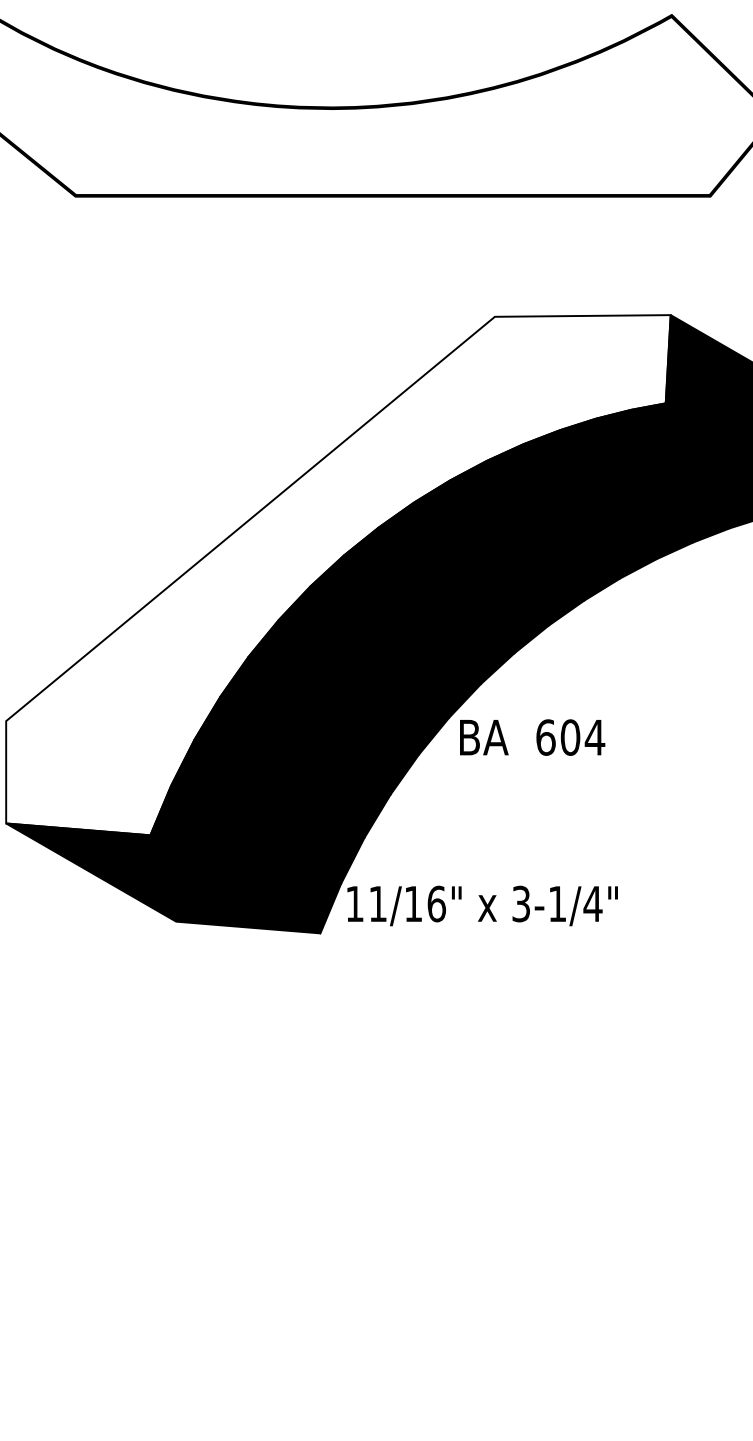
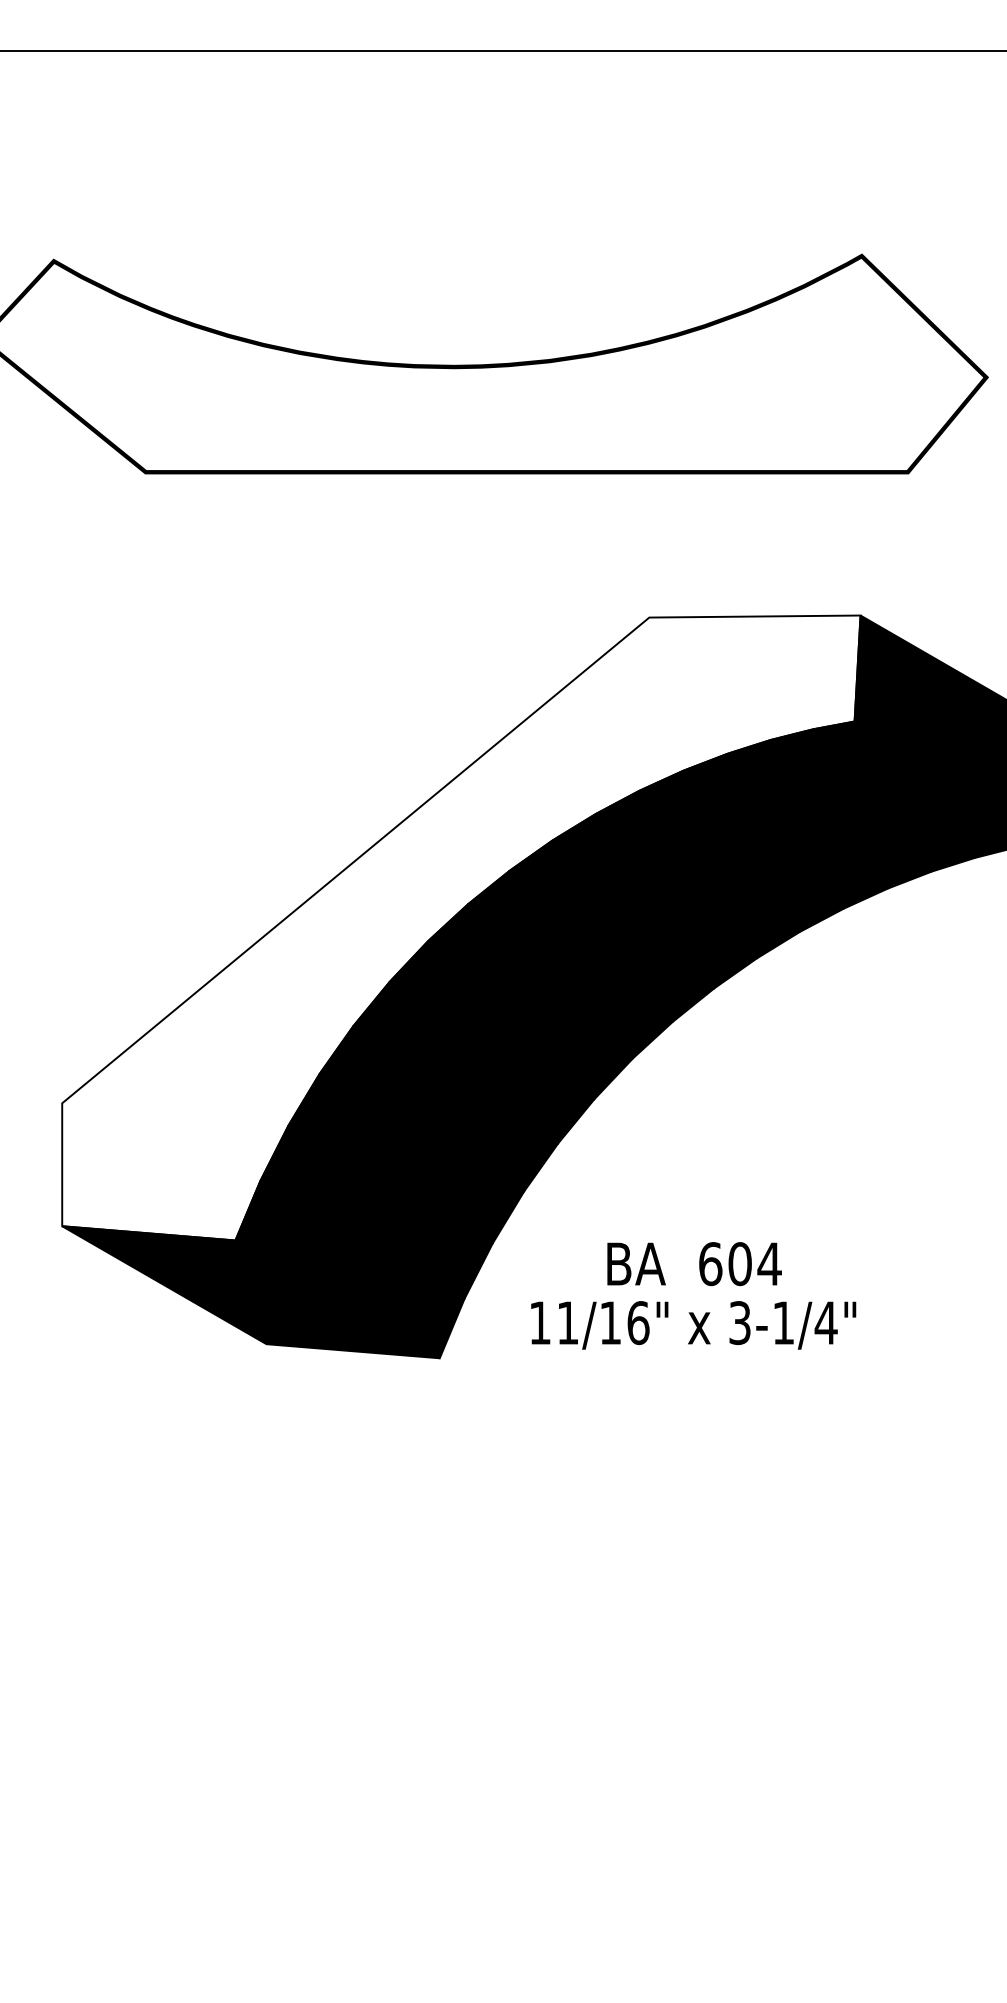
text: (532, 737) -> (694, 1264), moved
text: (482, 906) -> (693, 1325), moved

